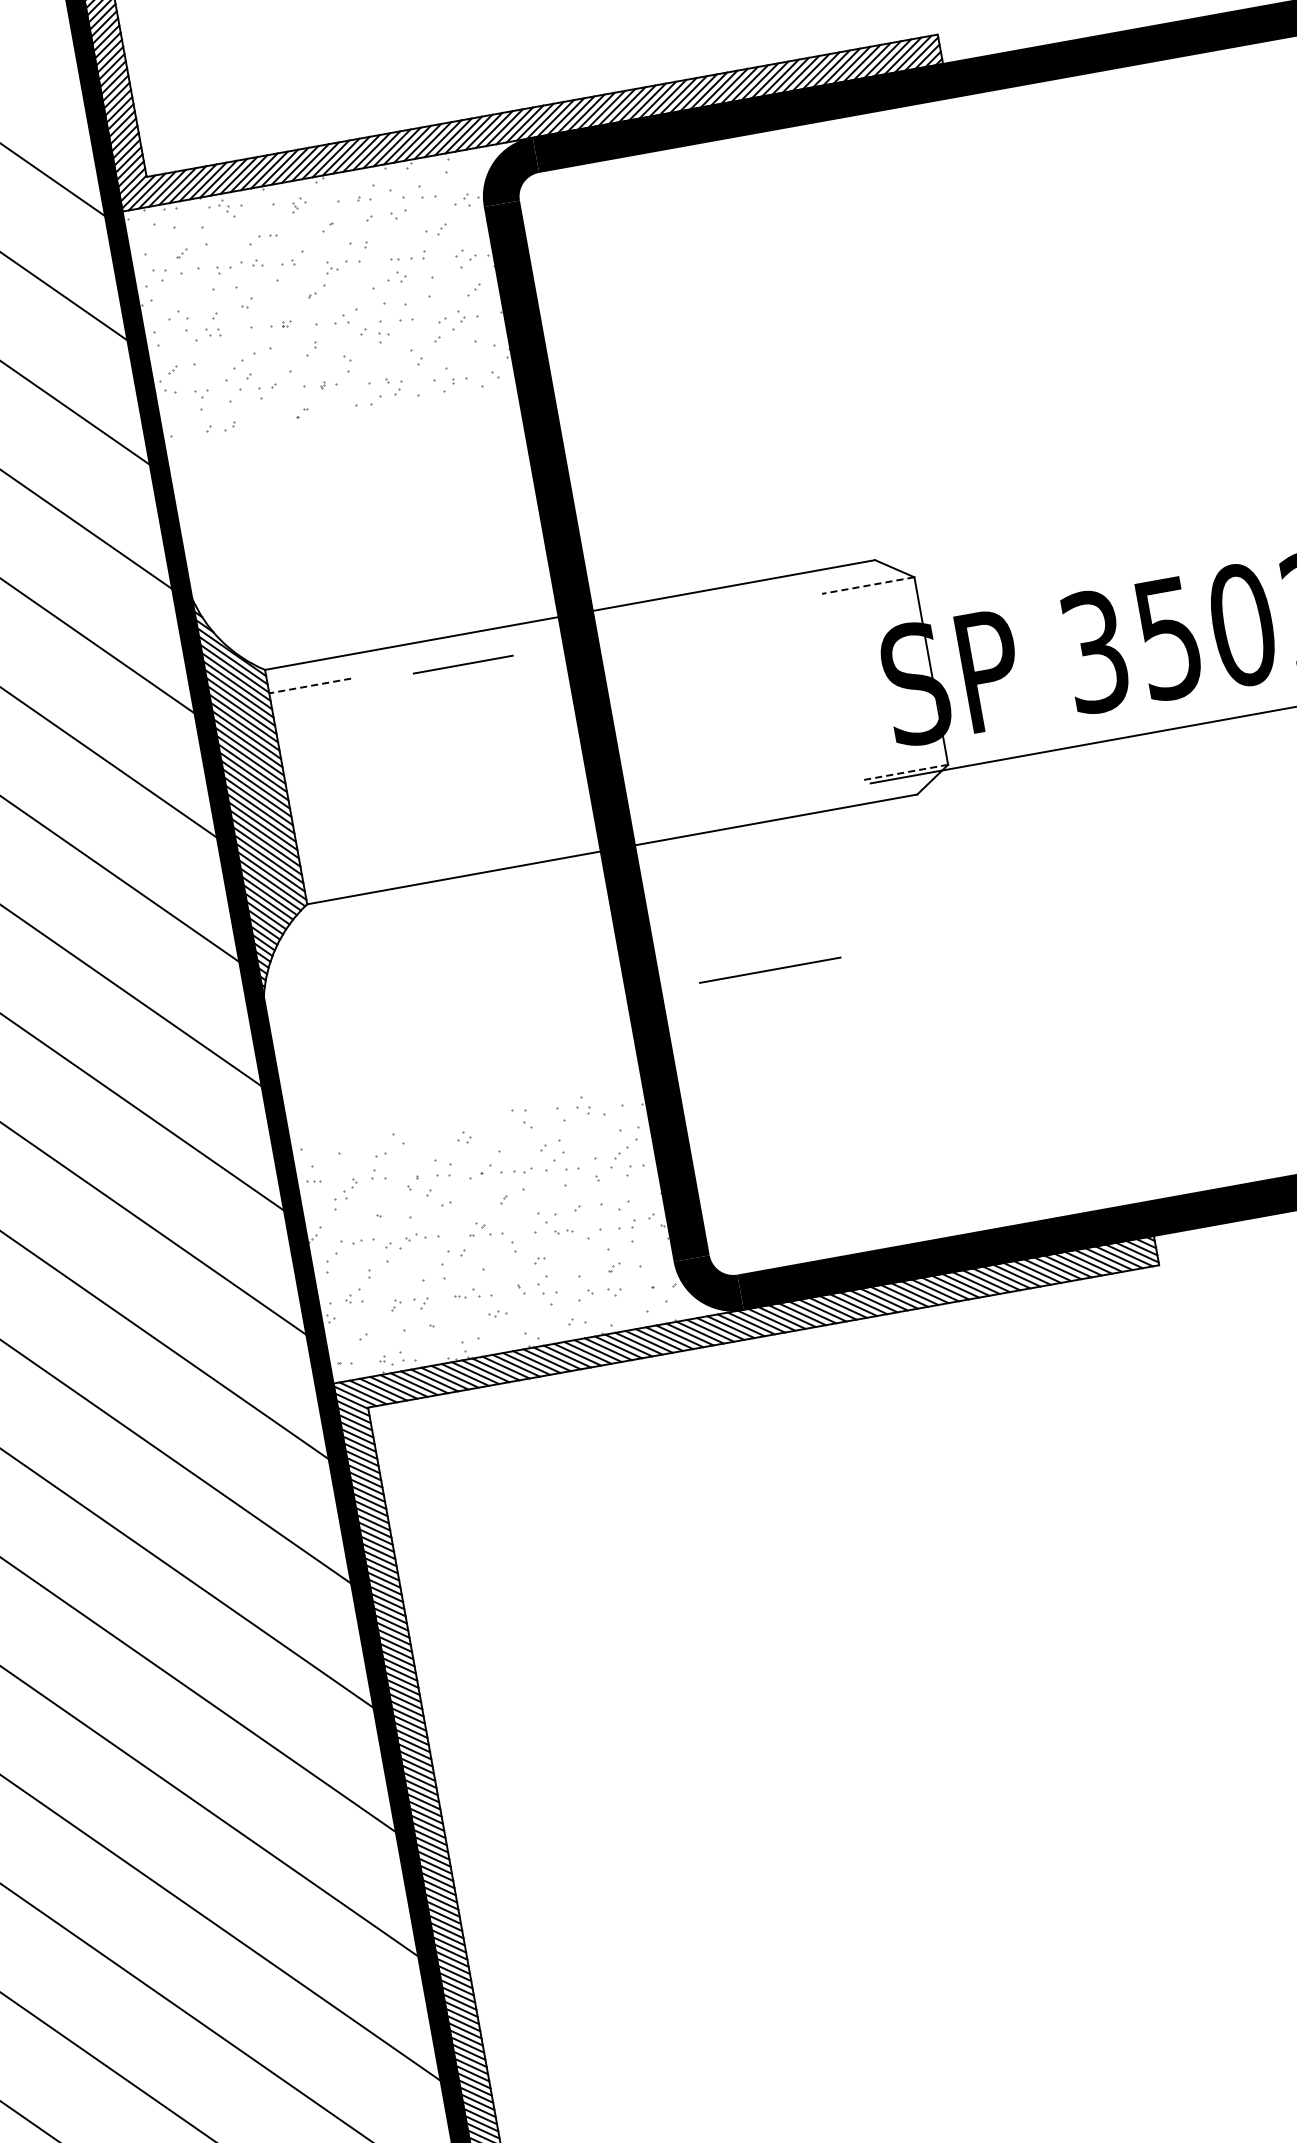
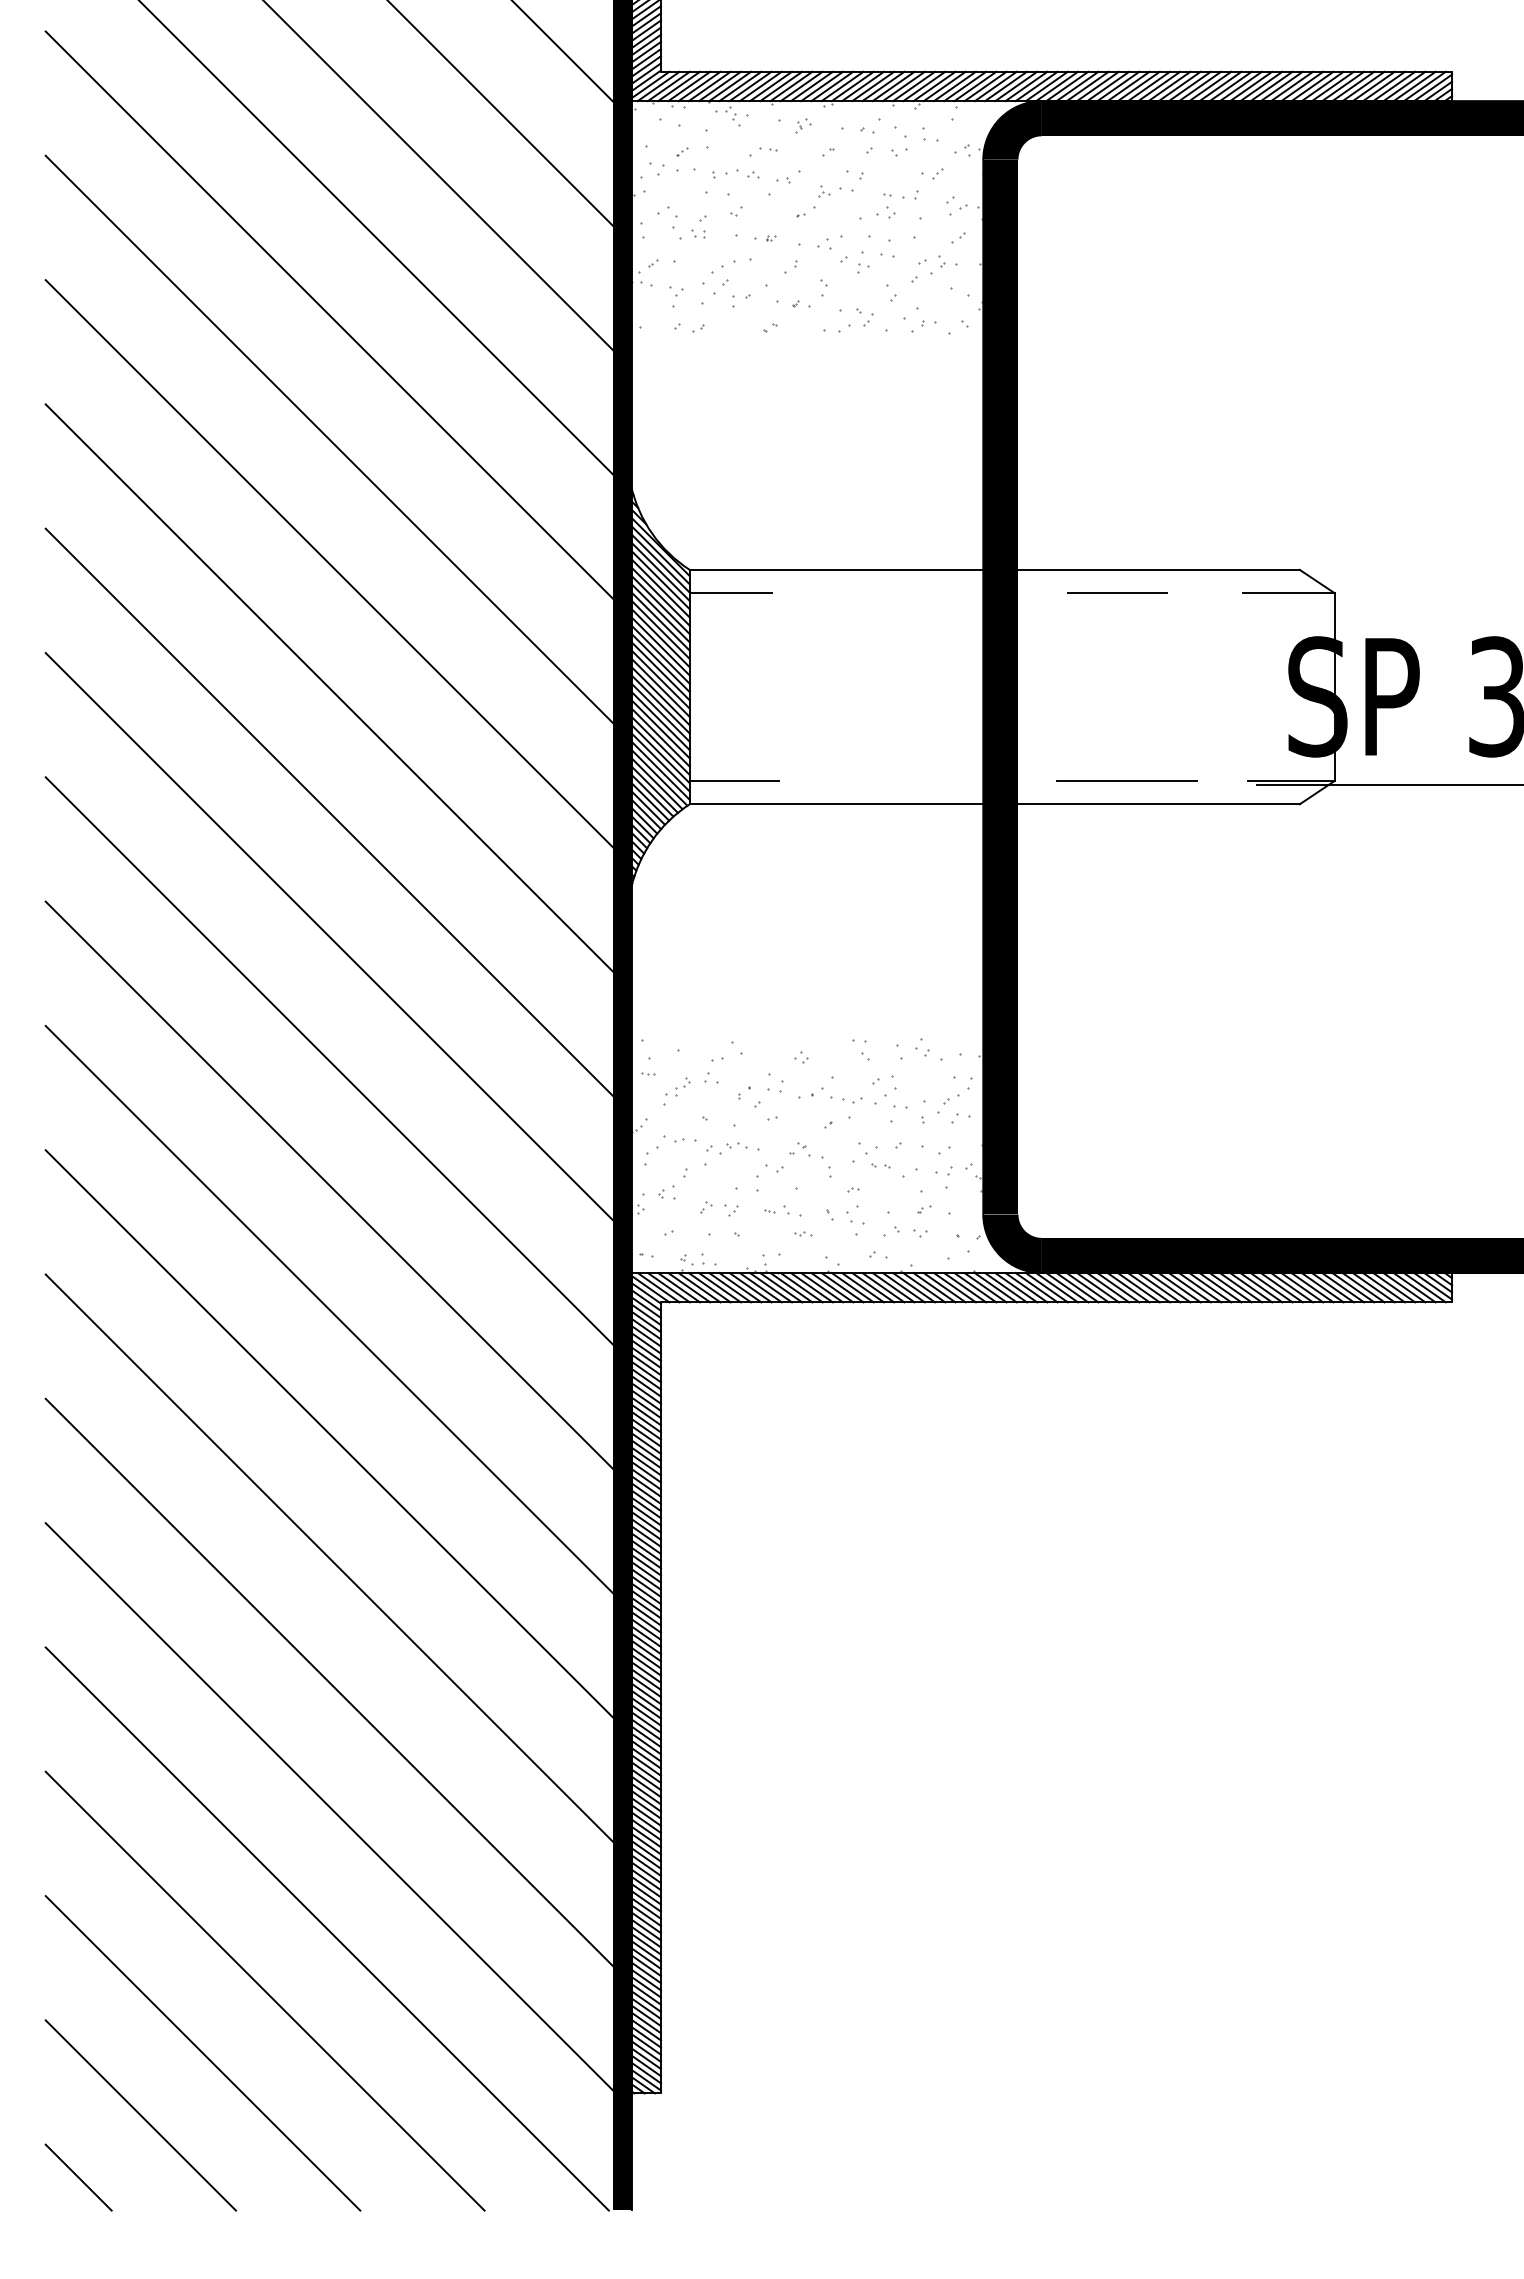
line: (868, 585) -> (1288, 593), dashed -> solid
line: (462, 663) -> (1117, 592), moved
line: (310, 686) -> (730, 593), dashed -> solid
line: (904, 772) -> (1291, 780), dashed -> solid
line: (347, 872) -> (734, 780), added
line: (769, 969) -> (1126, 780), moved

